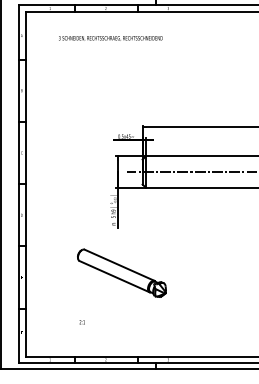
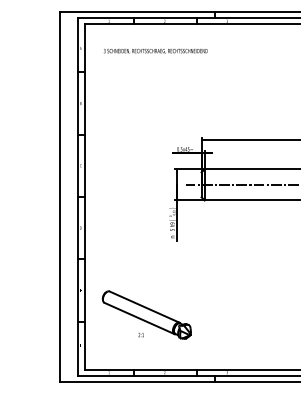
text: (110, 37) -> (155, 50), moved
part: (121, 272) -> (146, 314), moved

